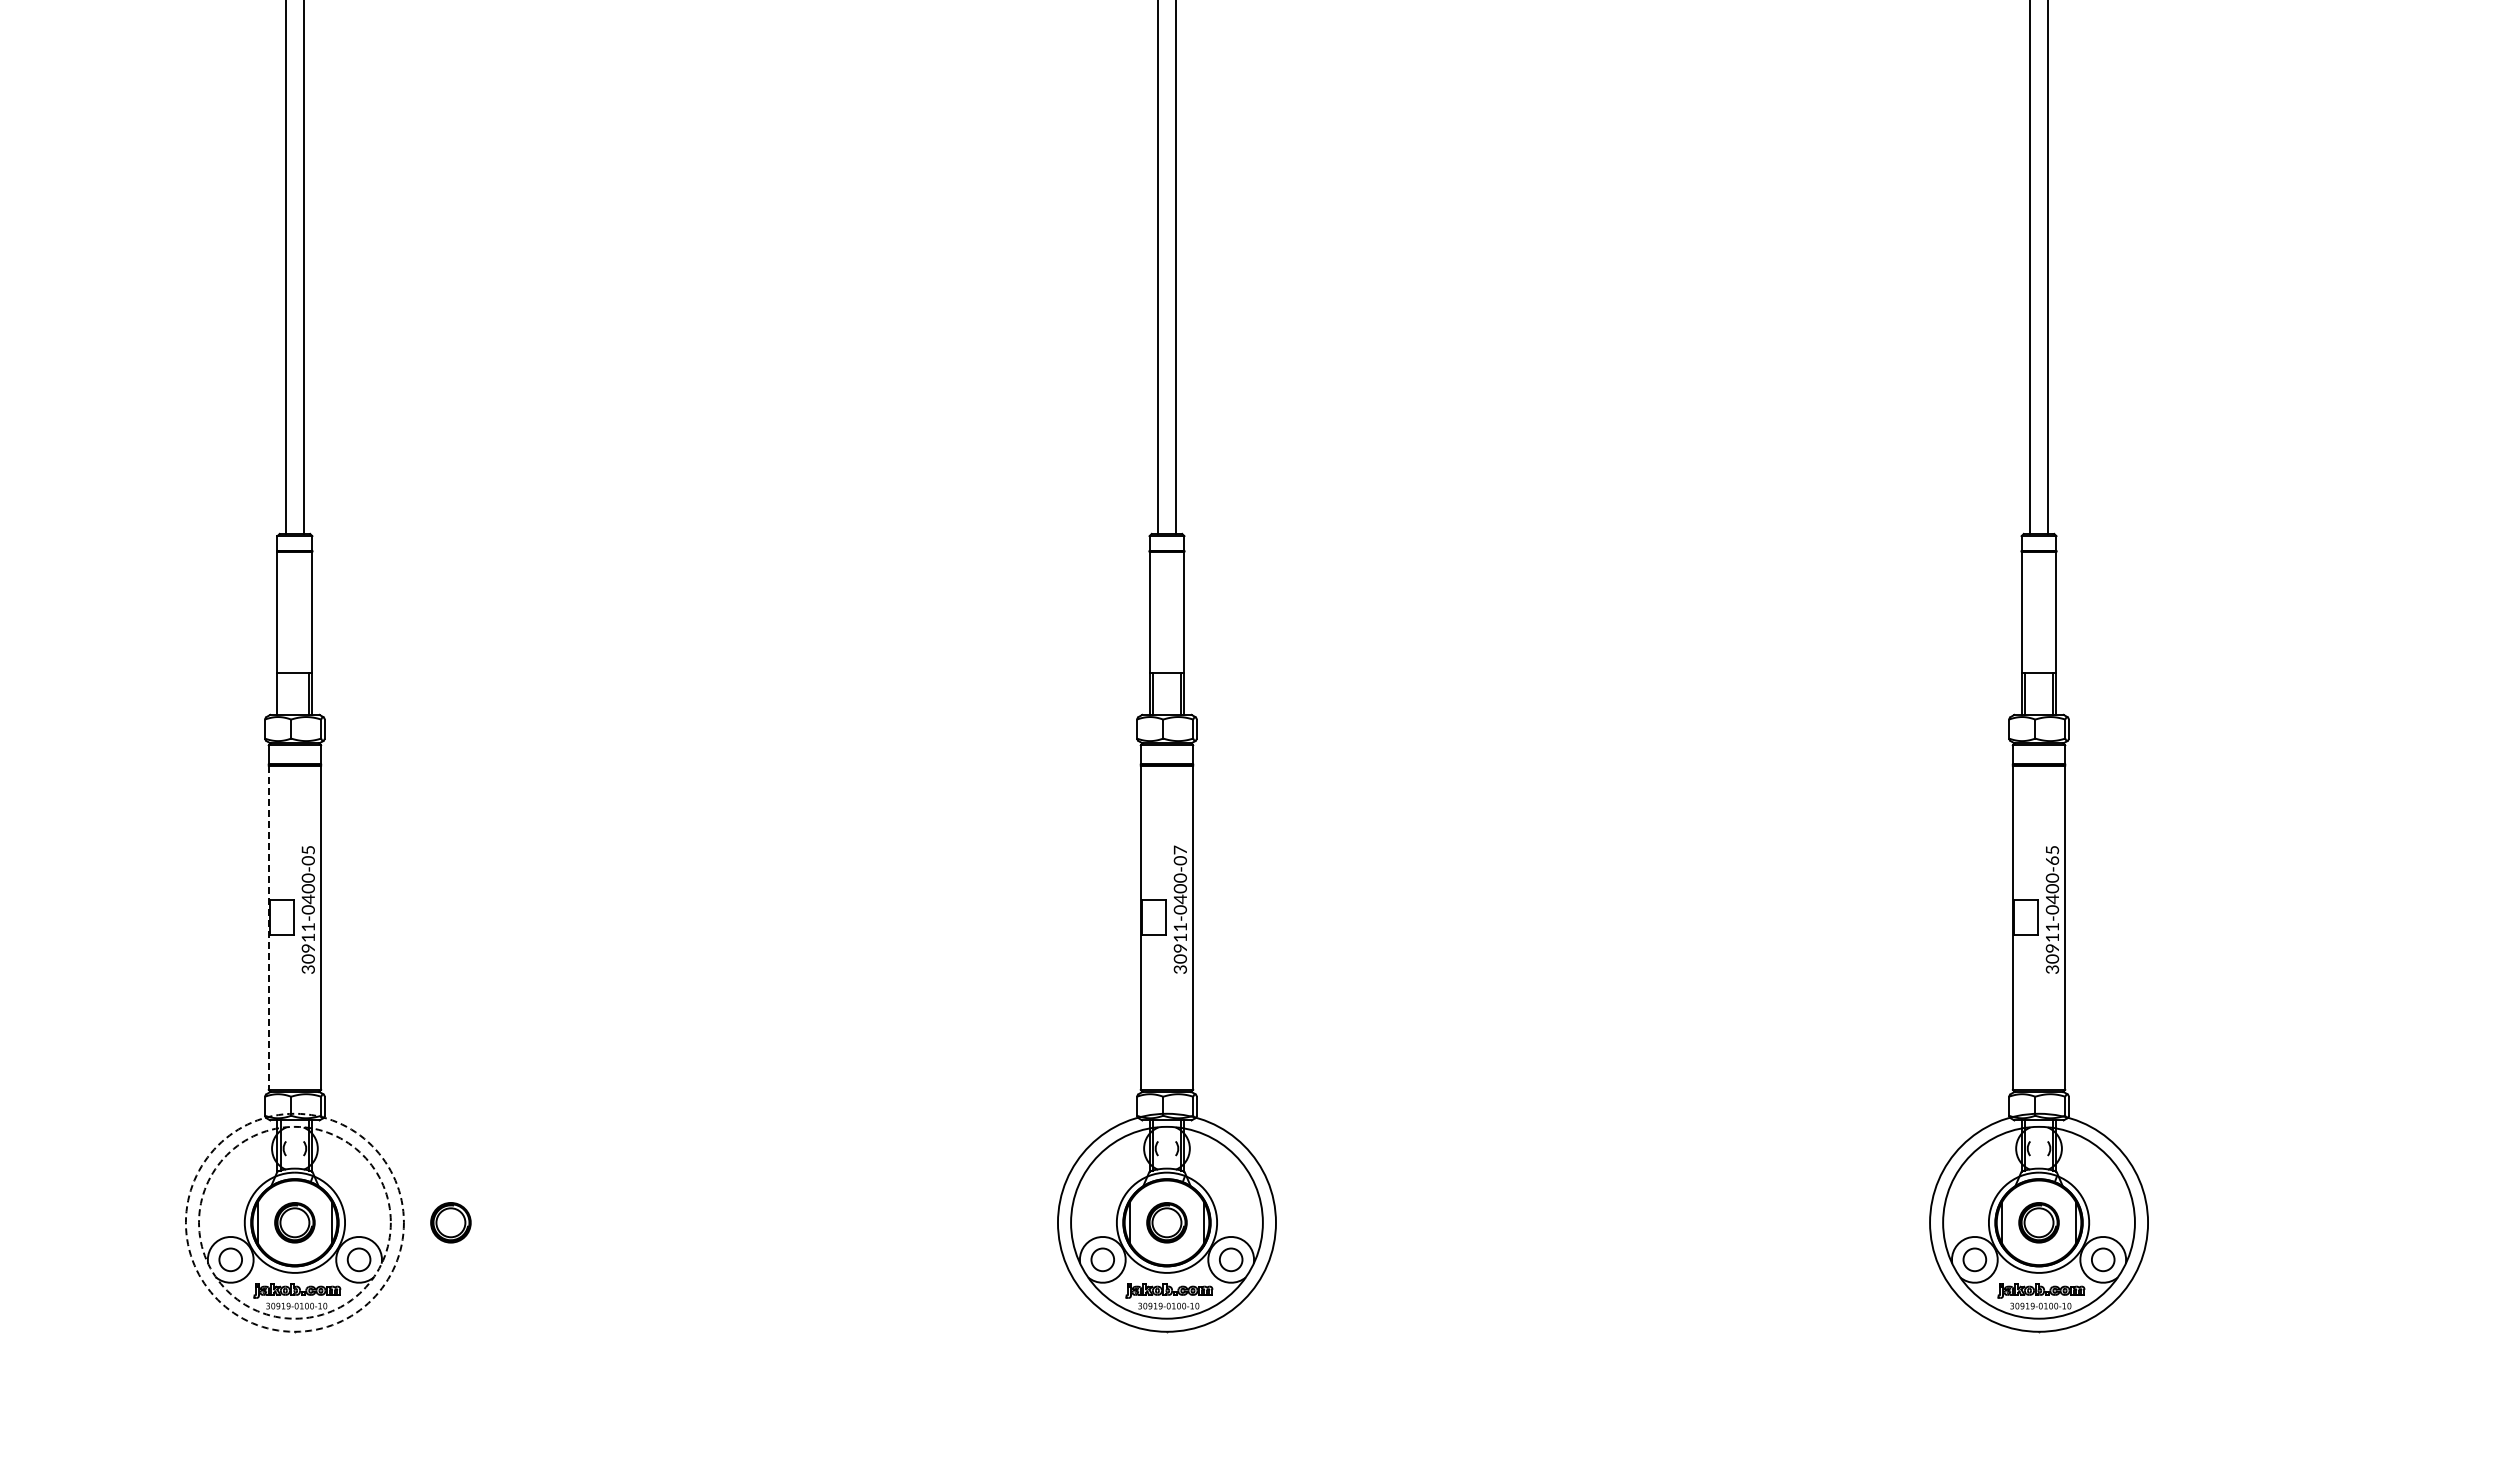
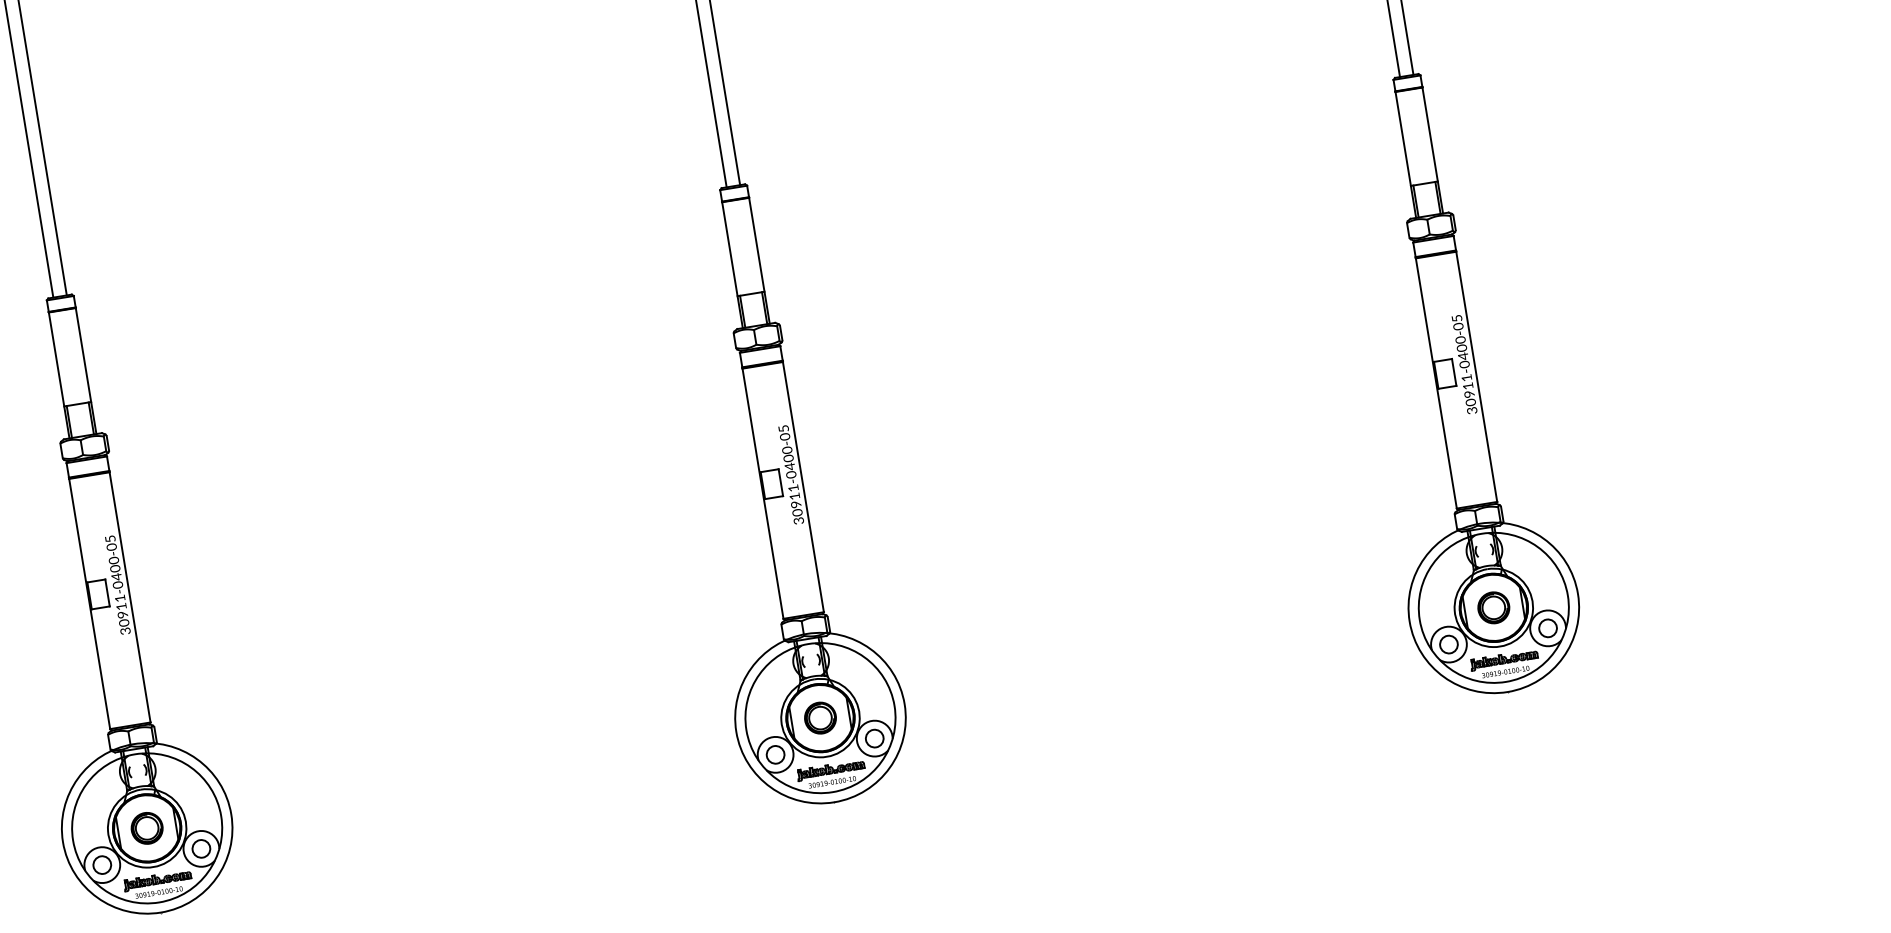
line: (280, 693) -> (69, 421), added
text: (1179, 849) -> (782, 428), 30911-0400-07 -> 30911-0400-05
text: (2051, 860) -> (1457, 326), 30911-0400-65 -> 30911-0400-05
line: (268, 927) -> (89, 603), dashed -> solid
circle: (294, 1222) -> (146, 828), dashed -> solid
circle: (294, 1222) -> (146, 828), dashed -> solid
part: (450, 1222) -> (267, 808), removed

